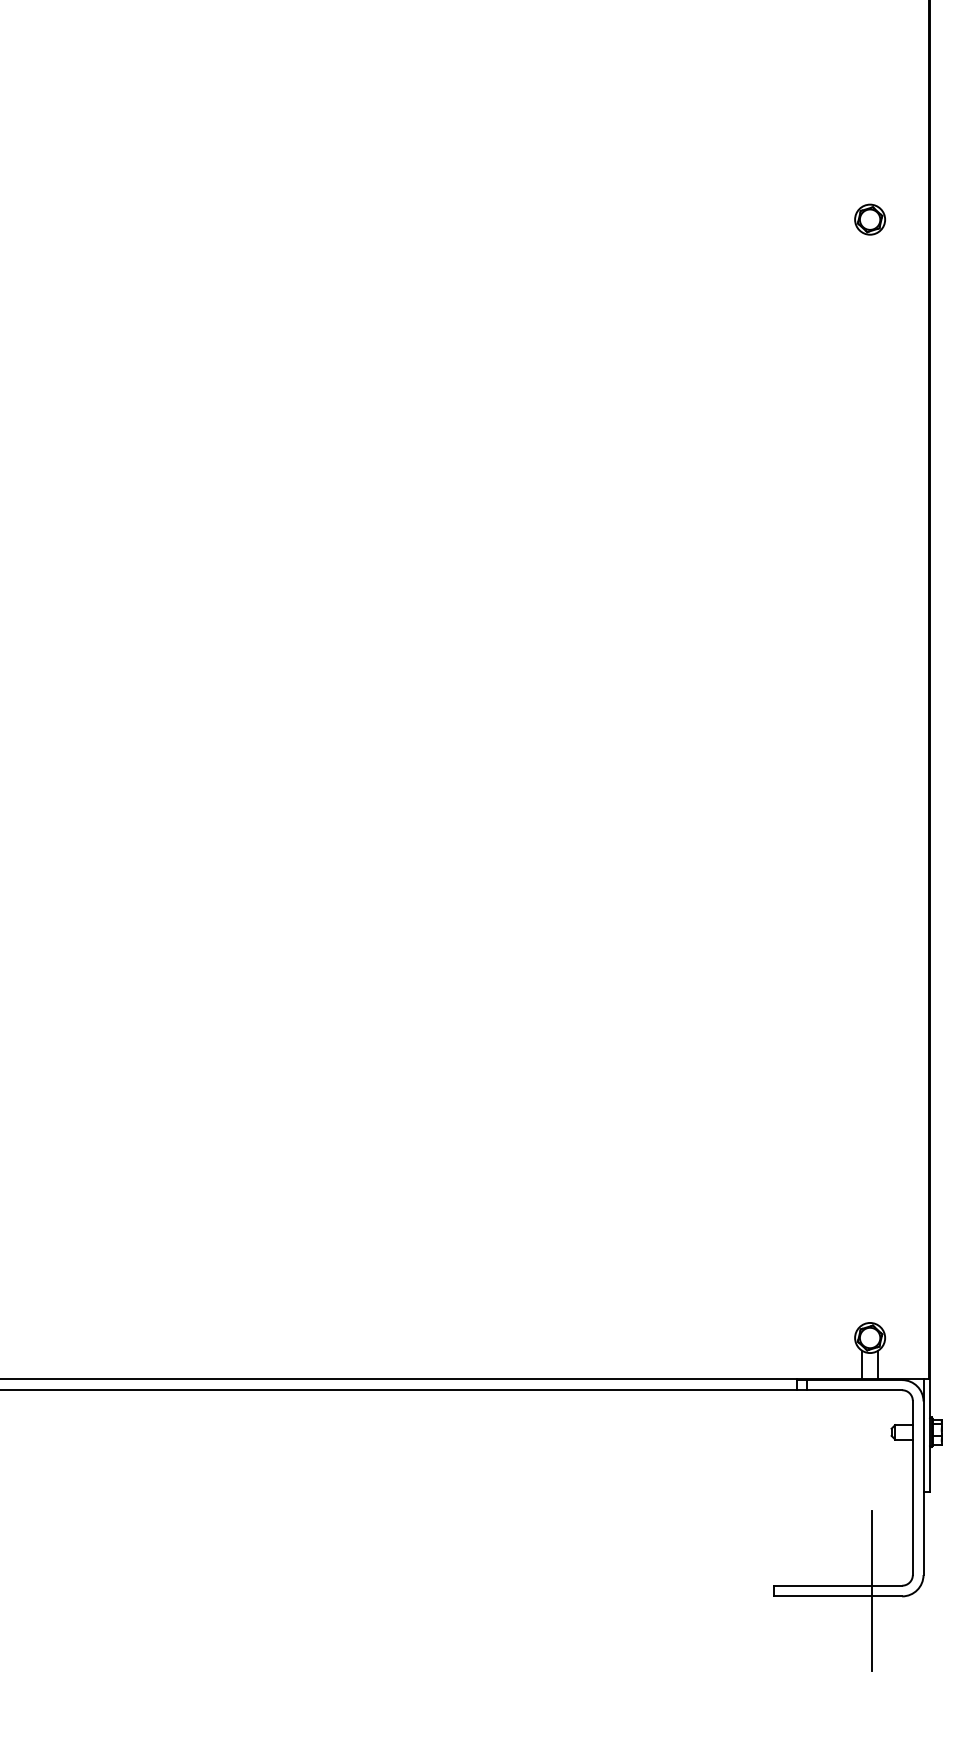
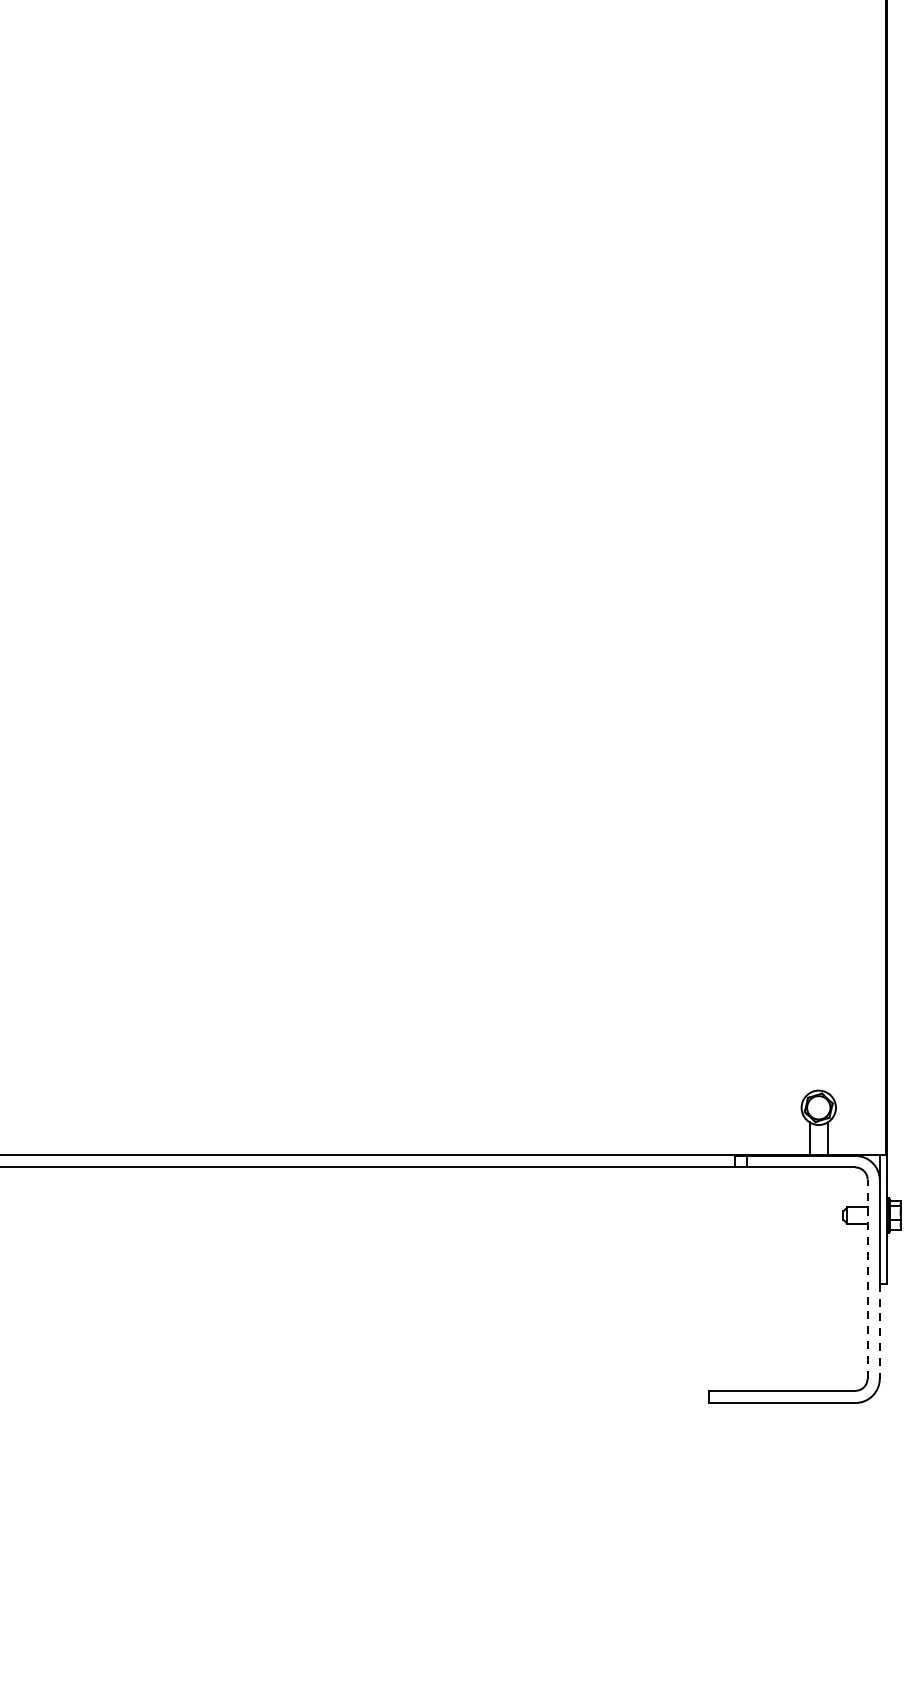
line: (912, 1487) -> (867, 1278), solid -> dashed
line: (923, 1533) -> (879, 1331), solid -> dashed
line: (871, 1591) -> (820, 1397), removed

